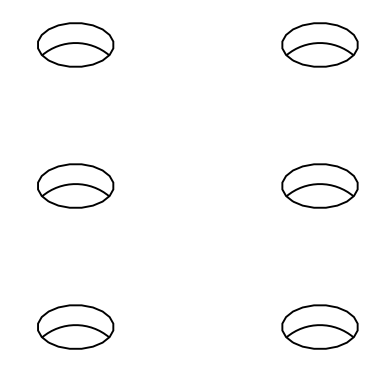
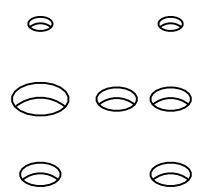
part: (75, 44) -> (40, 23), size x0.6
part: (319, 44) -> (170, 23), size x0.6
part: (75, 184) -> (40, 98), size x1.4
part: (218, 184) -> (116, 98), added

